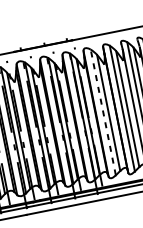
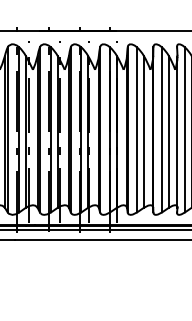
line: (103, 112) -> (137, 129), dashed -> solid

